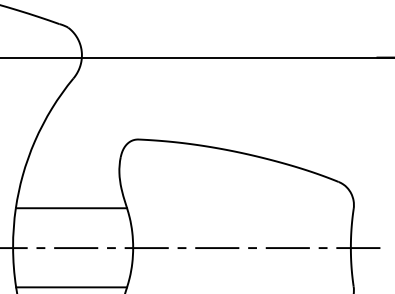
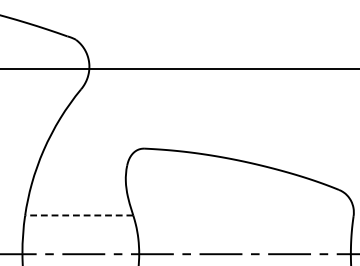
line: (71, 208) -> (79, 215), solid -> dashed

